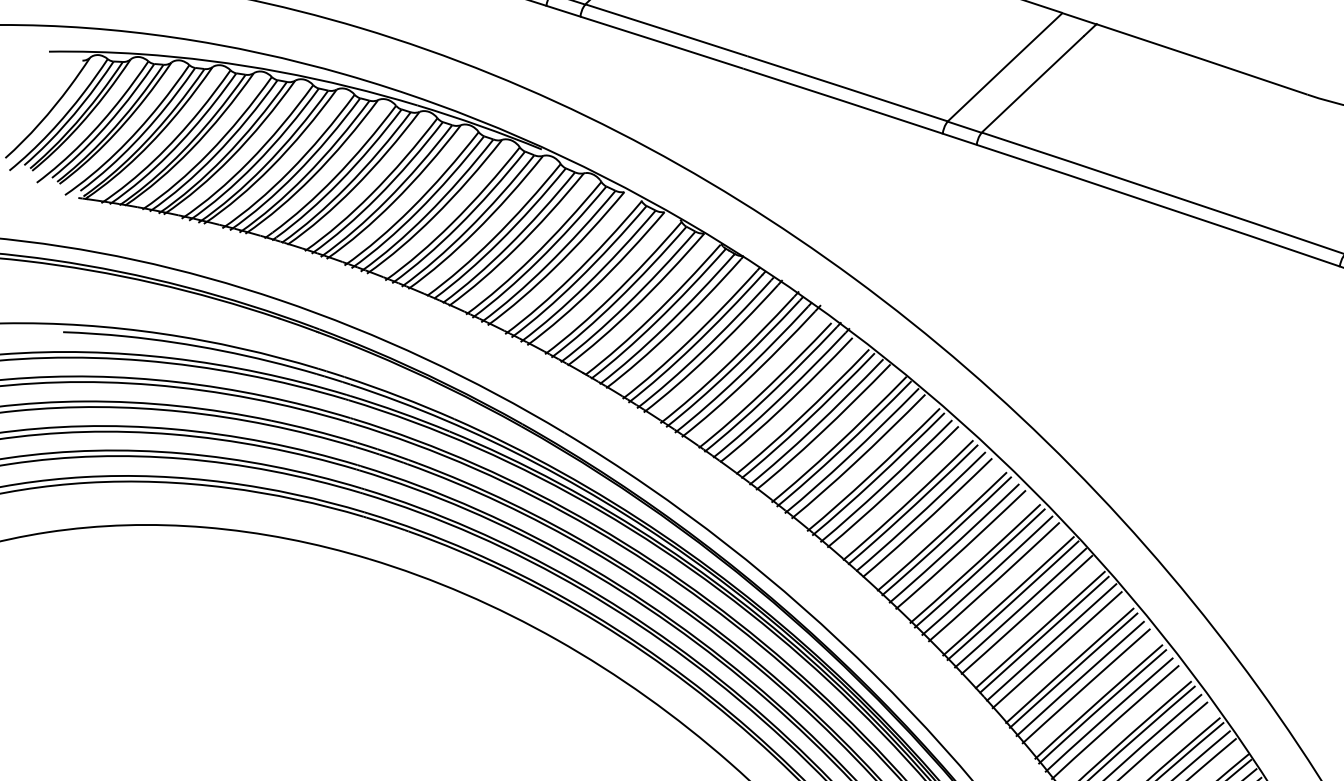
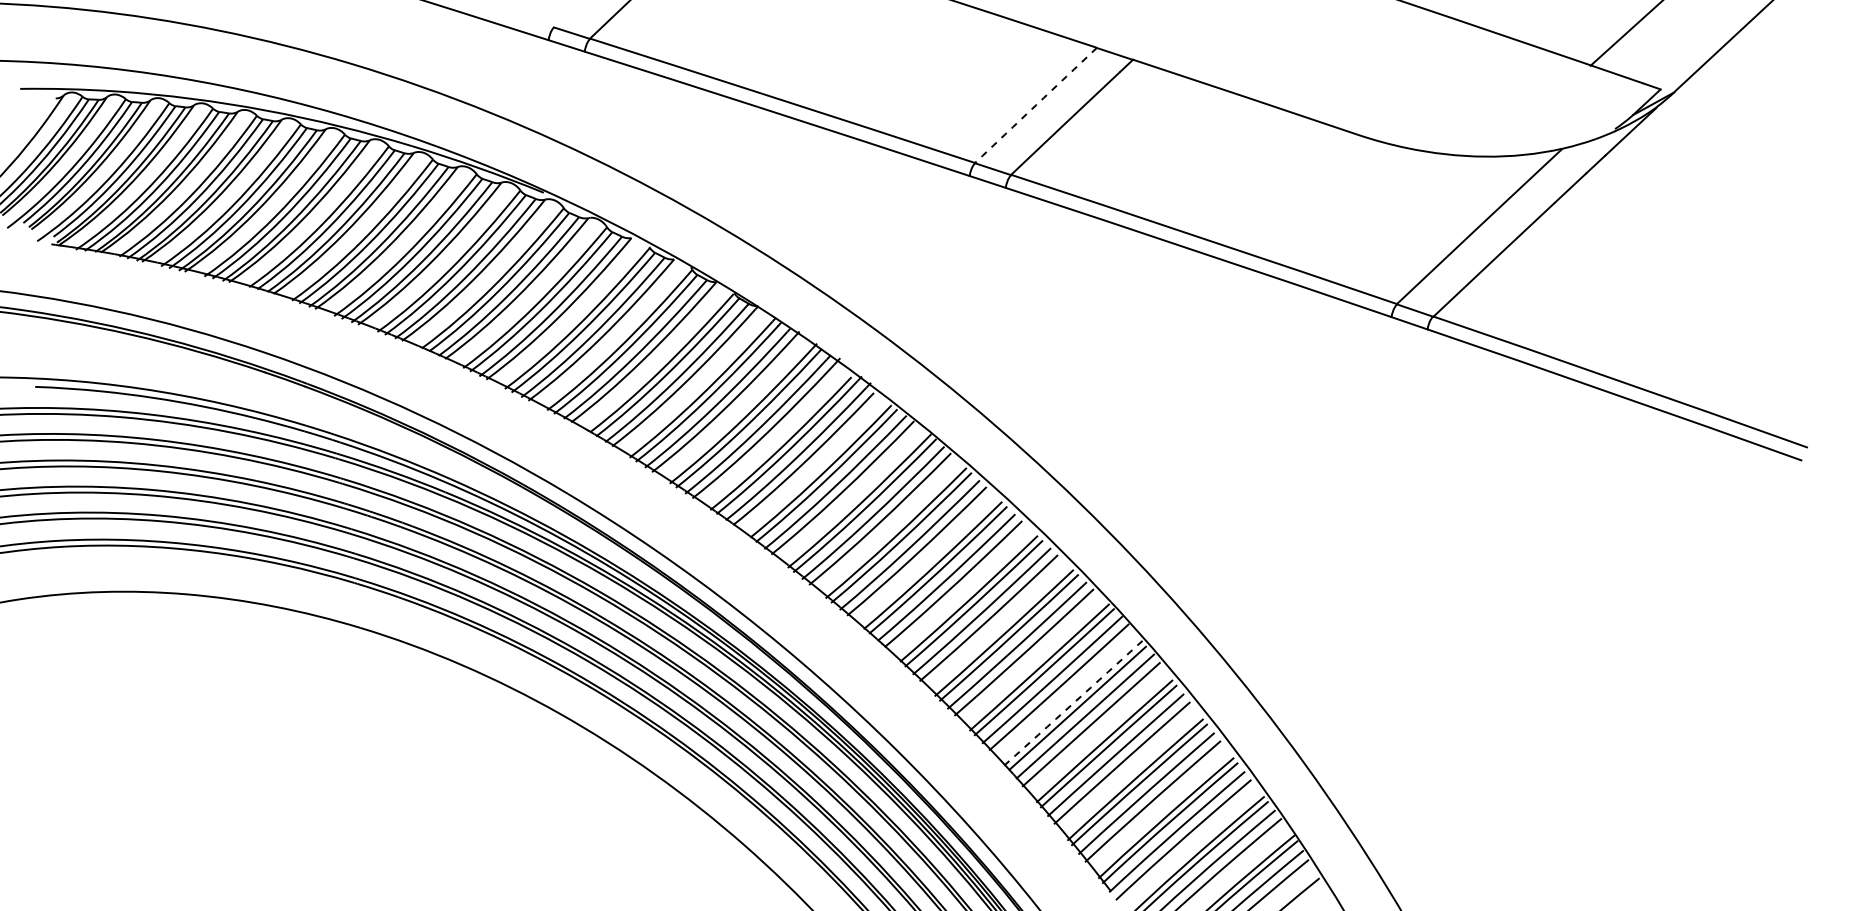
arc: (1005, 67) -> (1036, 105), solid -> dashed
arc: (1040, 630) -> (1073, 703), solid -> dashed

